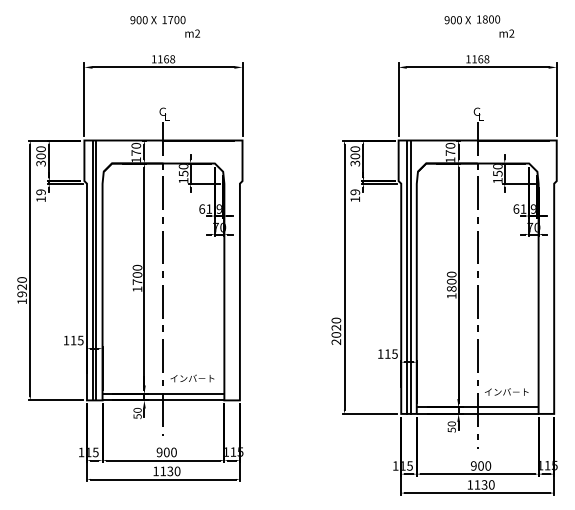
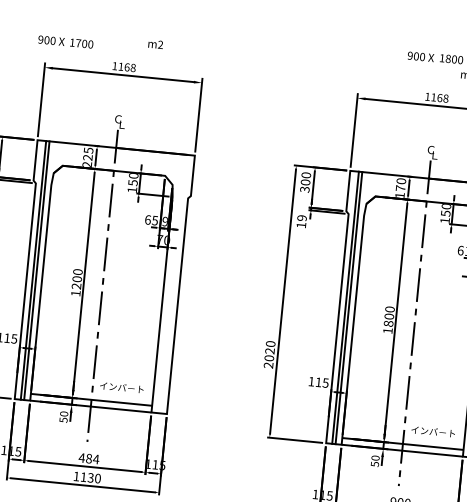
text: (157, 20) -> (65, 42), moved
text: (135, 152) -> (87, 157), 170 -> 225
text: (209, 208) -> (155, 220), 61 -> 65
text: (137, 281) -> (76, 285), 1700 -> 1200
text: (166, 452) -> (88, 458), 900 -> 484

